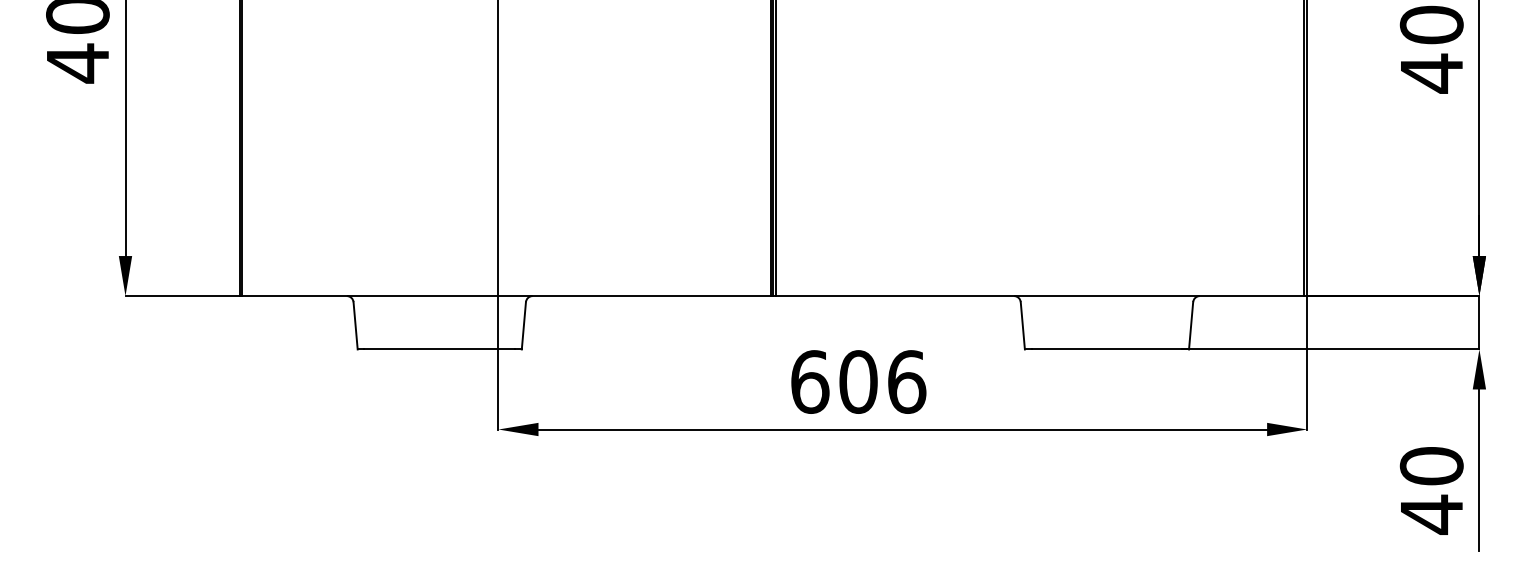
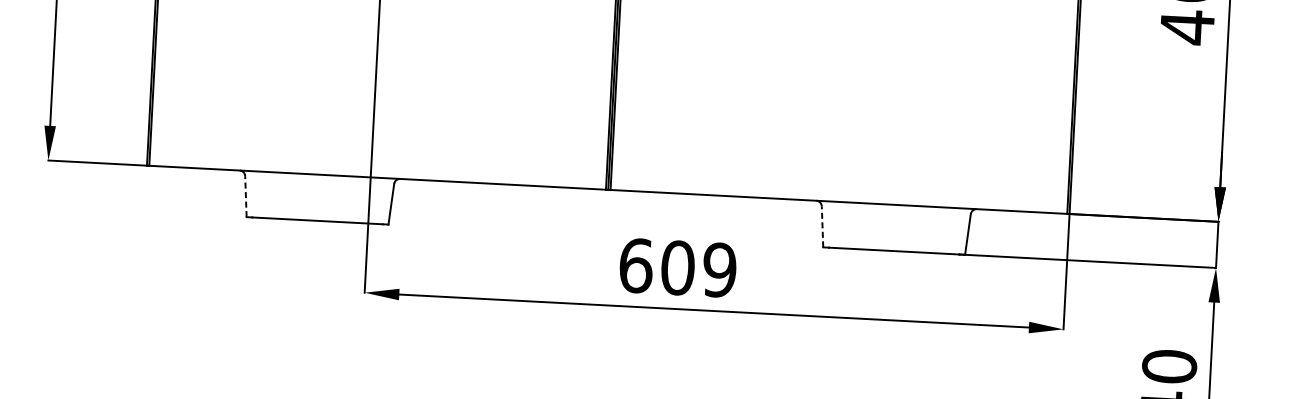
line: (355, 325) -> (245, 196), solid -> dashed
line: (1022, 325) -> (822, 226), solid -> dashed
text: (906, 381) -> (719, 269), 606 -> 609

